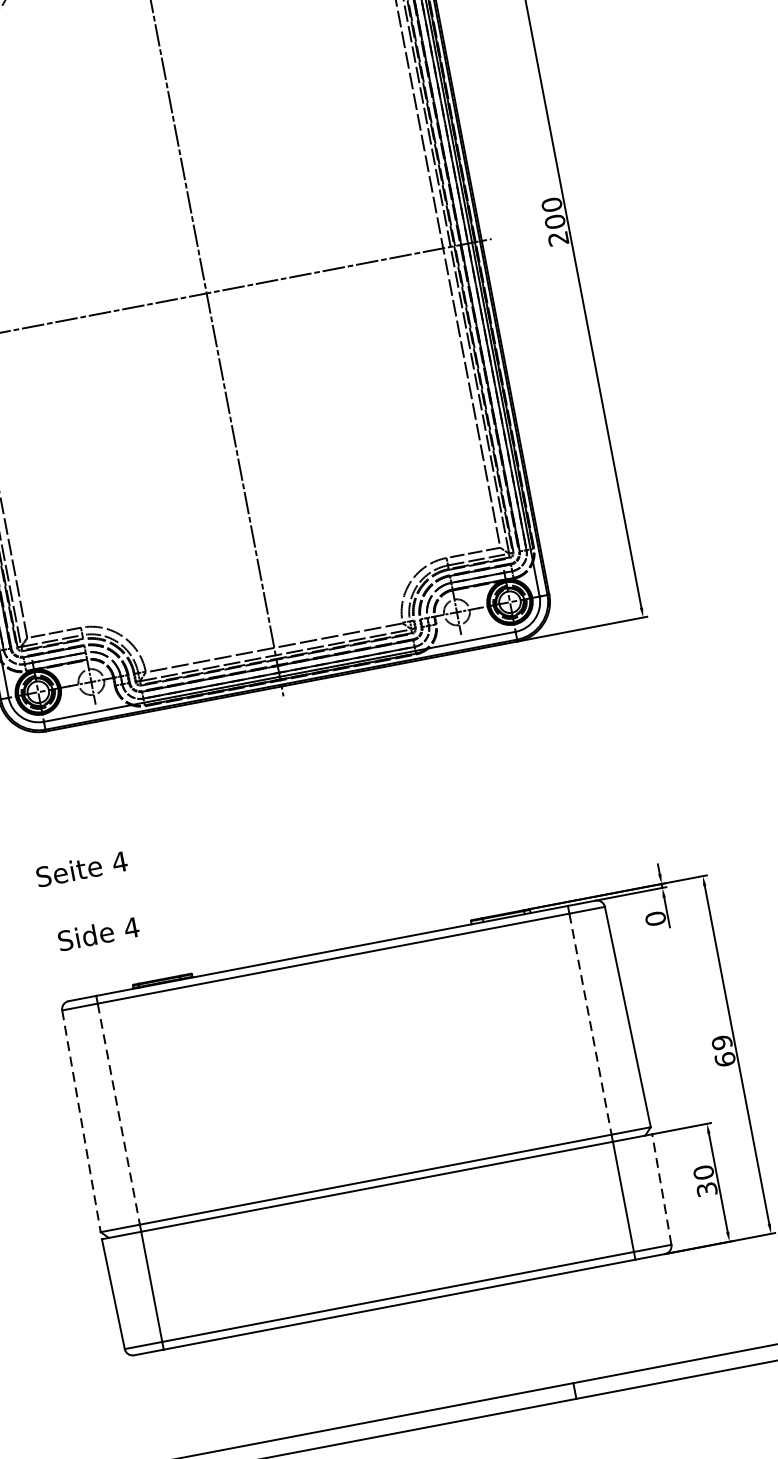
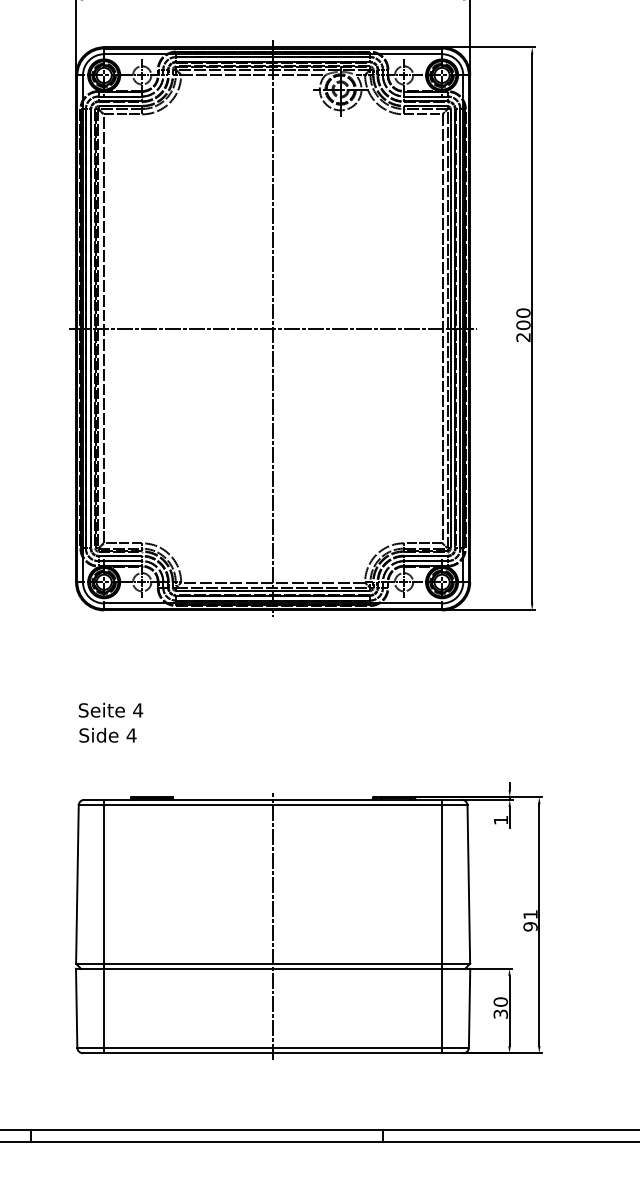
text: (654, 917) -> (500, 819), 0 -> 1
text: (97, 932) -> (107, 734), moved
line: (591, 1025) -> (442, 885), dashed -> solid
text: (723, 1050) -> (530, 920), 69 -> 91
line: (119, 1115) -> (104, 885), dashed -> solid
line: (81, 1122) -> (77, 885), dashed -> solid
line: (366, 1127) -> (273, 926), added
line: (661, 1188) -> (469, 1007), dashed -> solid

